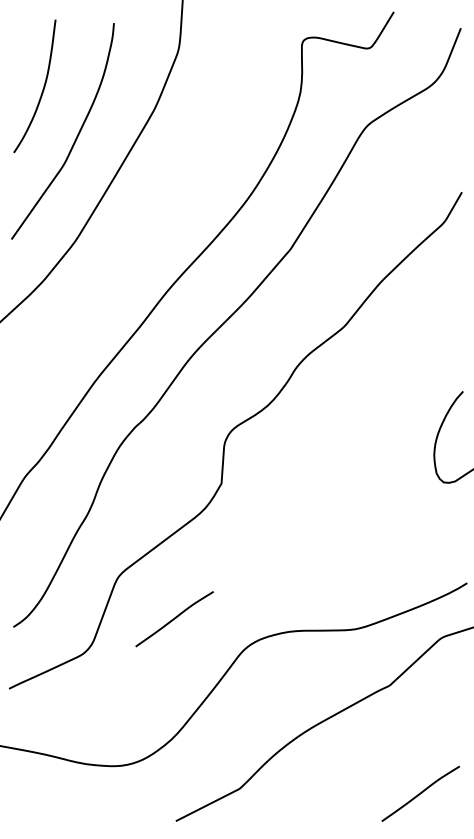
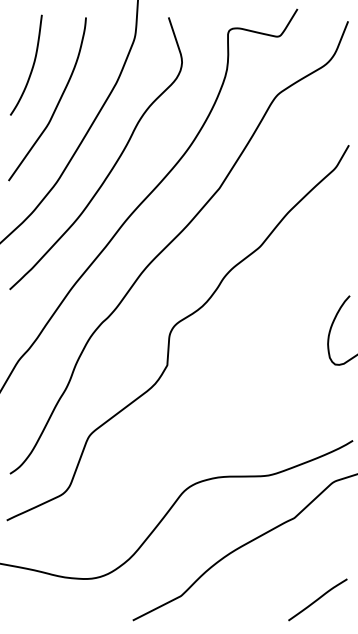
curve: (149, 220) -> (112, 166), added
curve: (174, 618) -> (131, 467), removed

